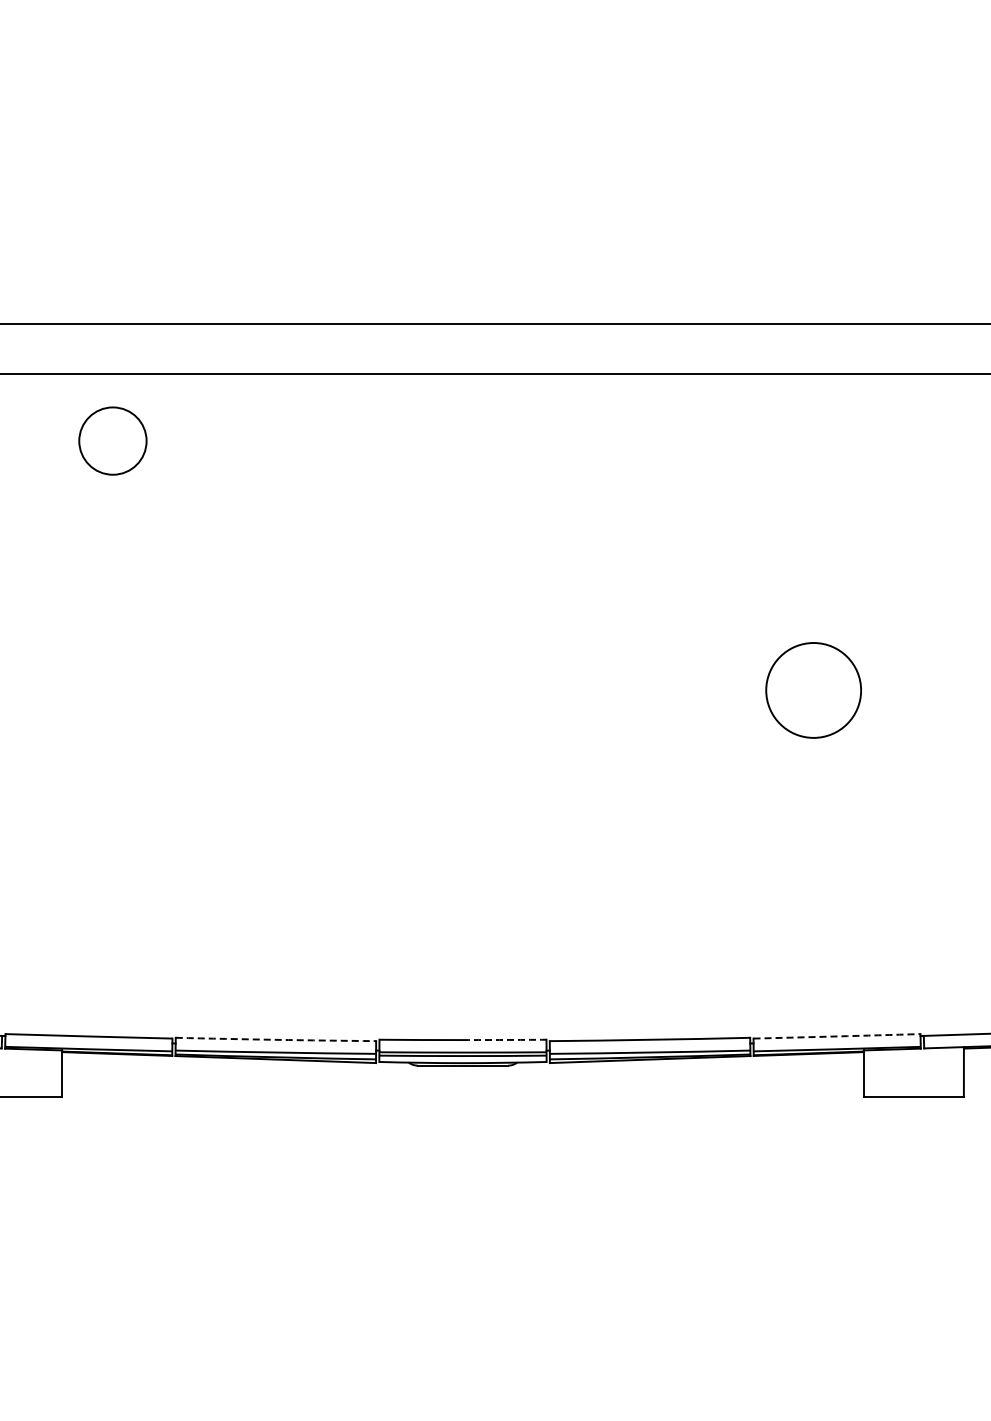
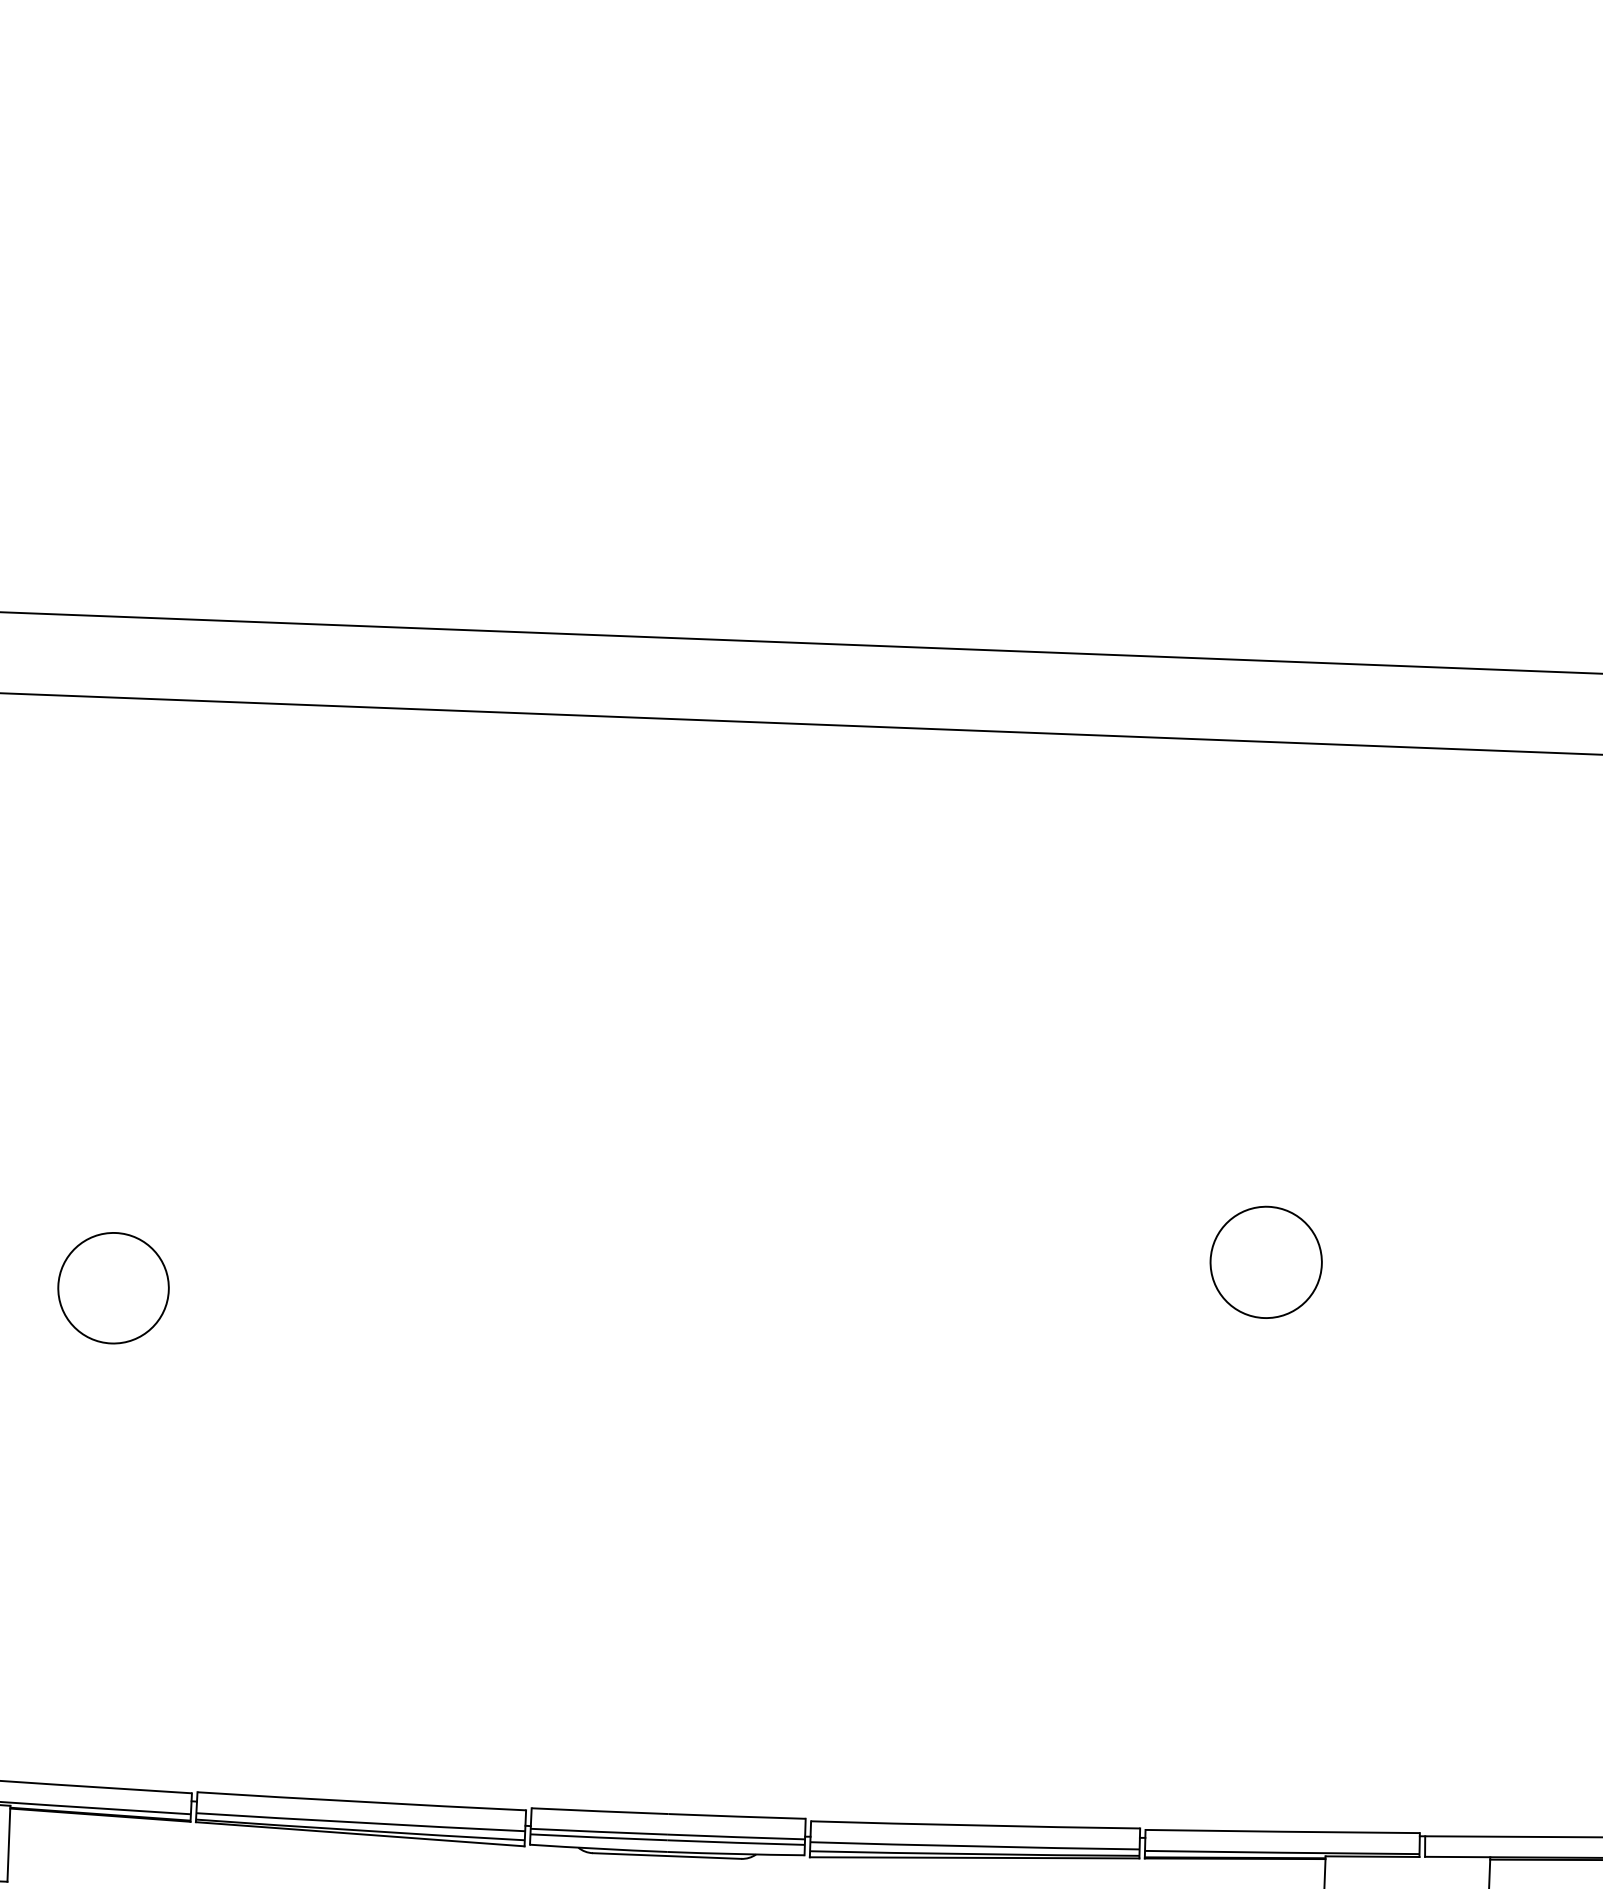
circle: (112, 440) -> (112, 1287), moved
circle: (813, 690) -> (1265, 1262), size x0.71
arc: (837, 1036) -> (1283, 1831), dashed -> solid
arc: (275, 1039) -> (361, 1801), dashed -> solid
arc: (504, 1039) -> (736, 1815), dashed -> solid

